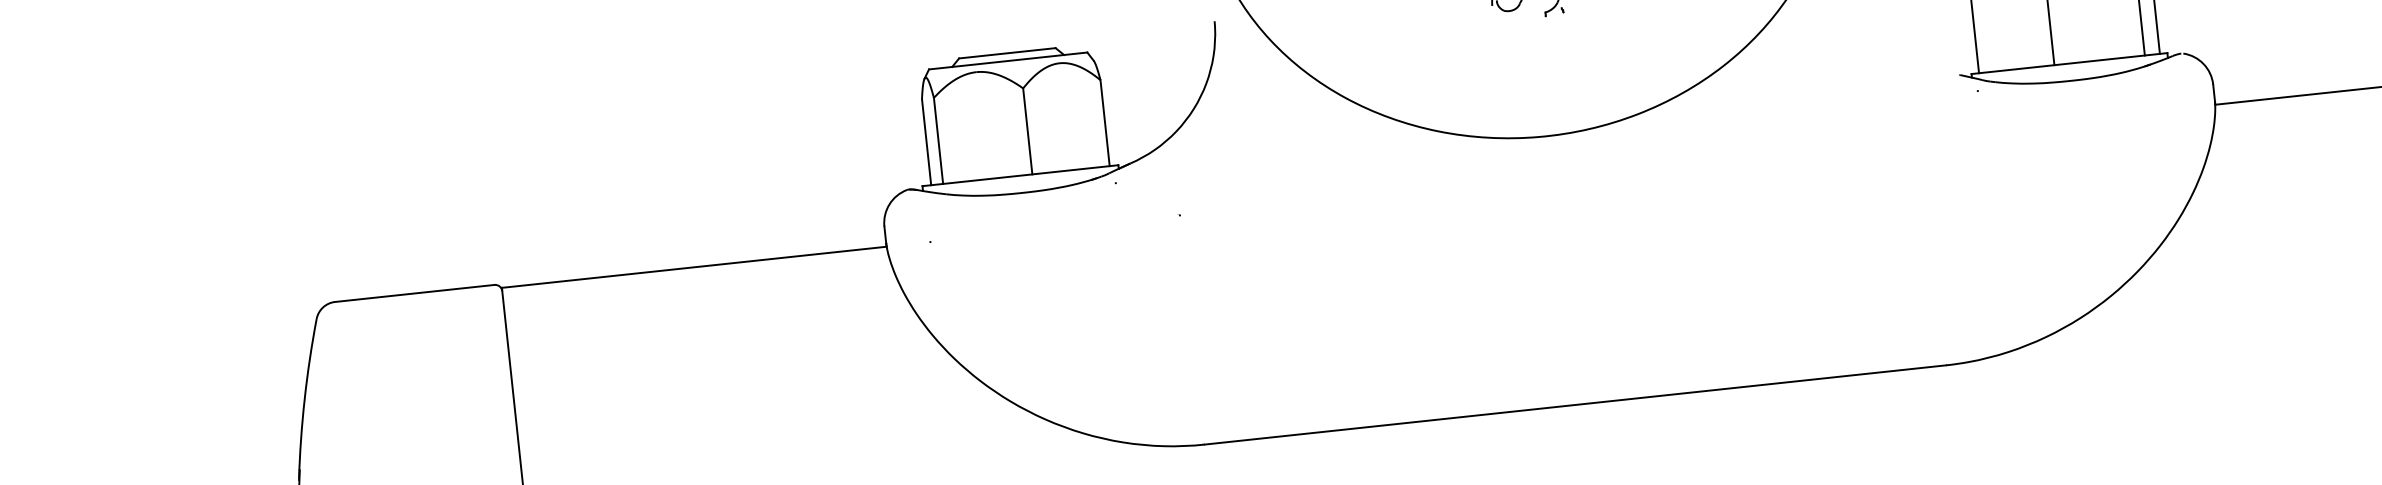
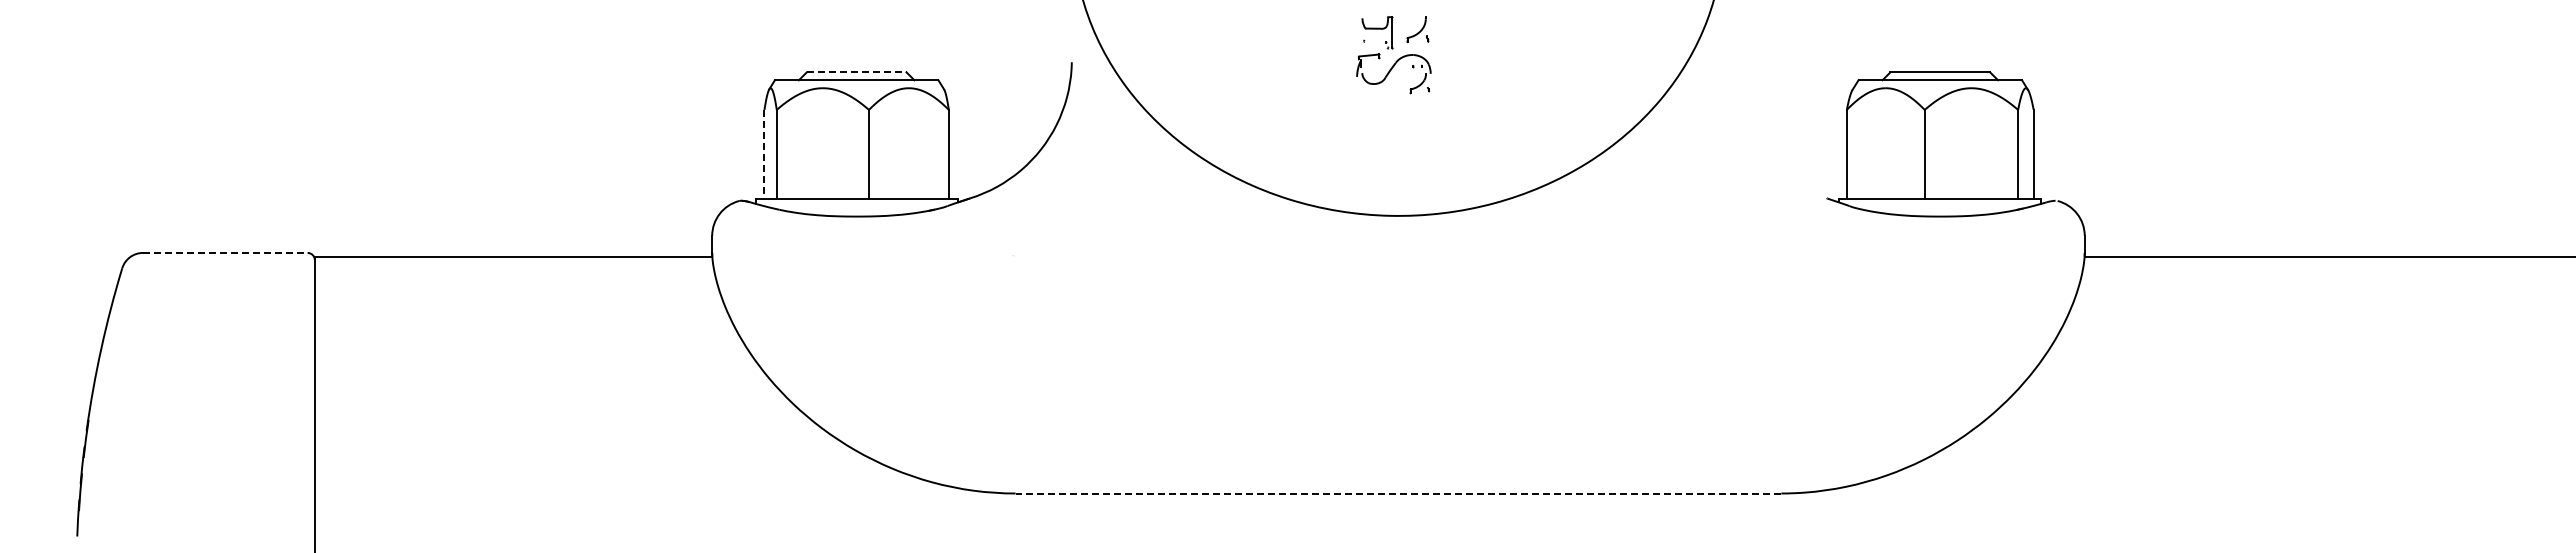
line: (1007, 53) -> (856, 72), solid -> dashed
line: (926, 142) -> (764, 154), solid -> dashed
line: (414, 293) -> (225, 252), solid -> dashed
line: (1575, 404) -> (1398, 493), solid -> dashed

